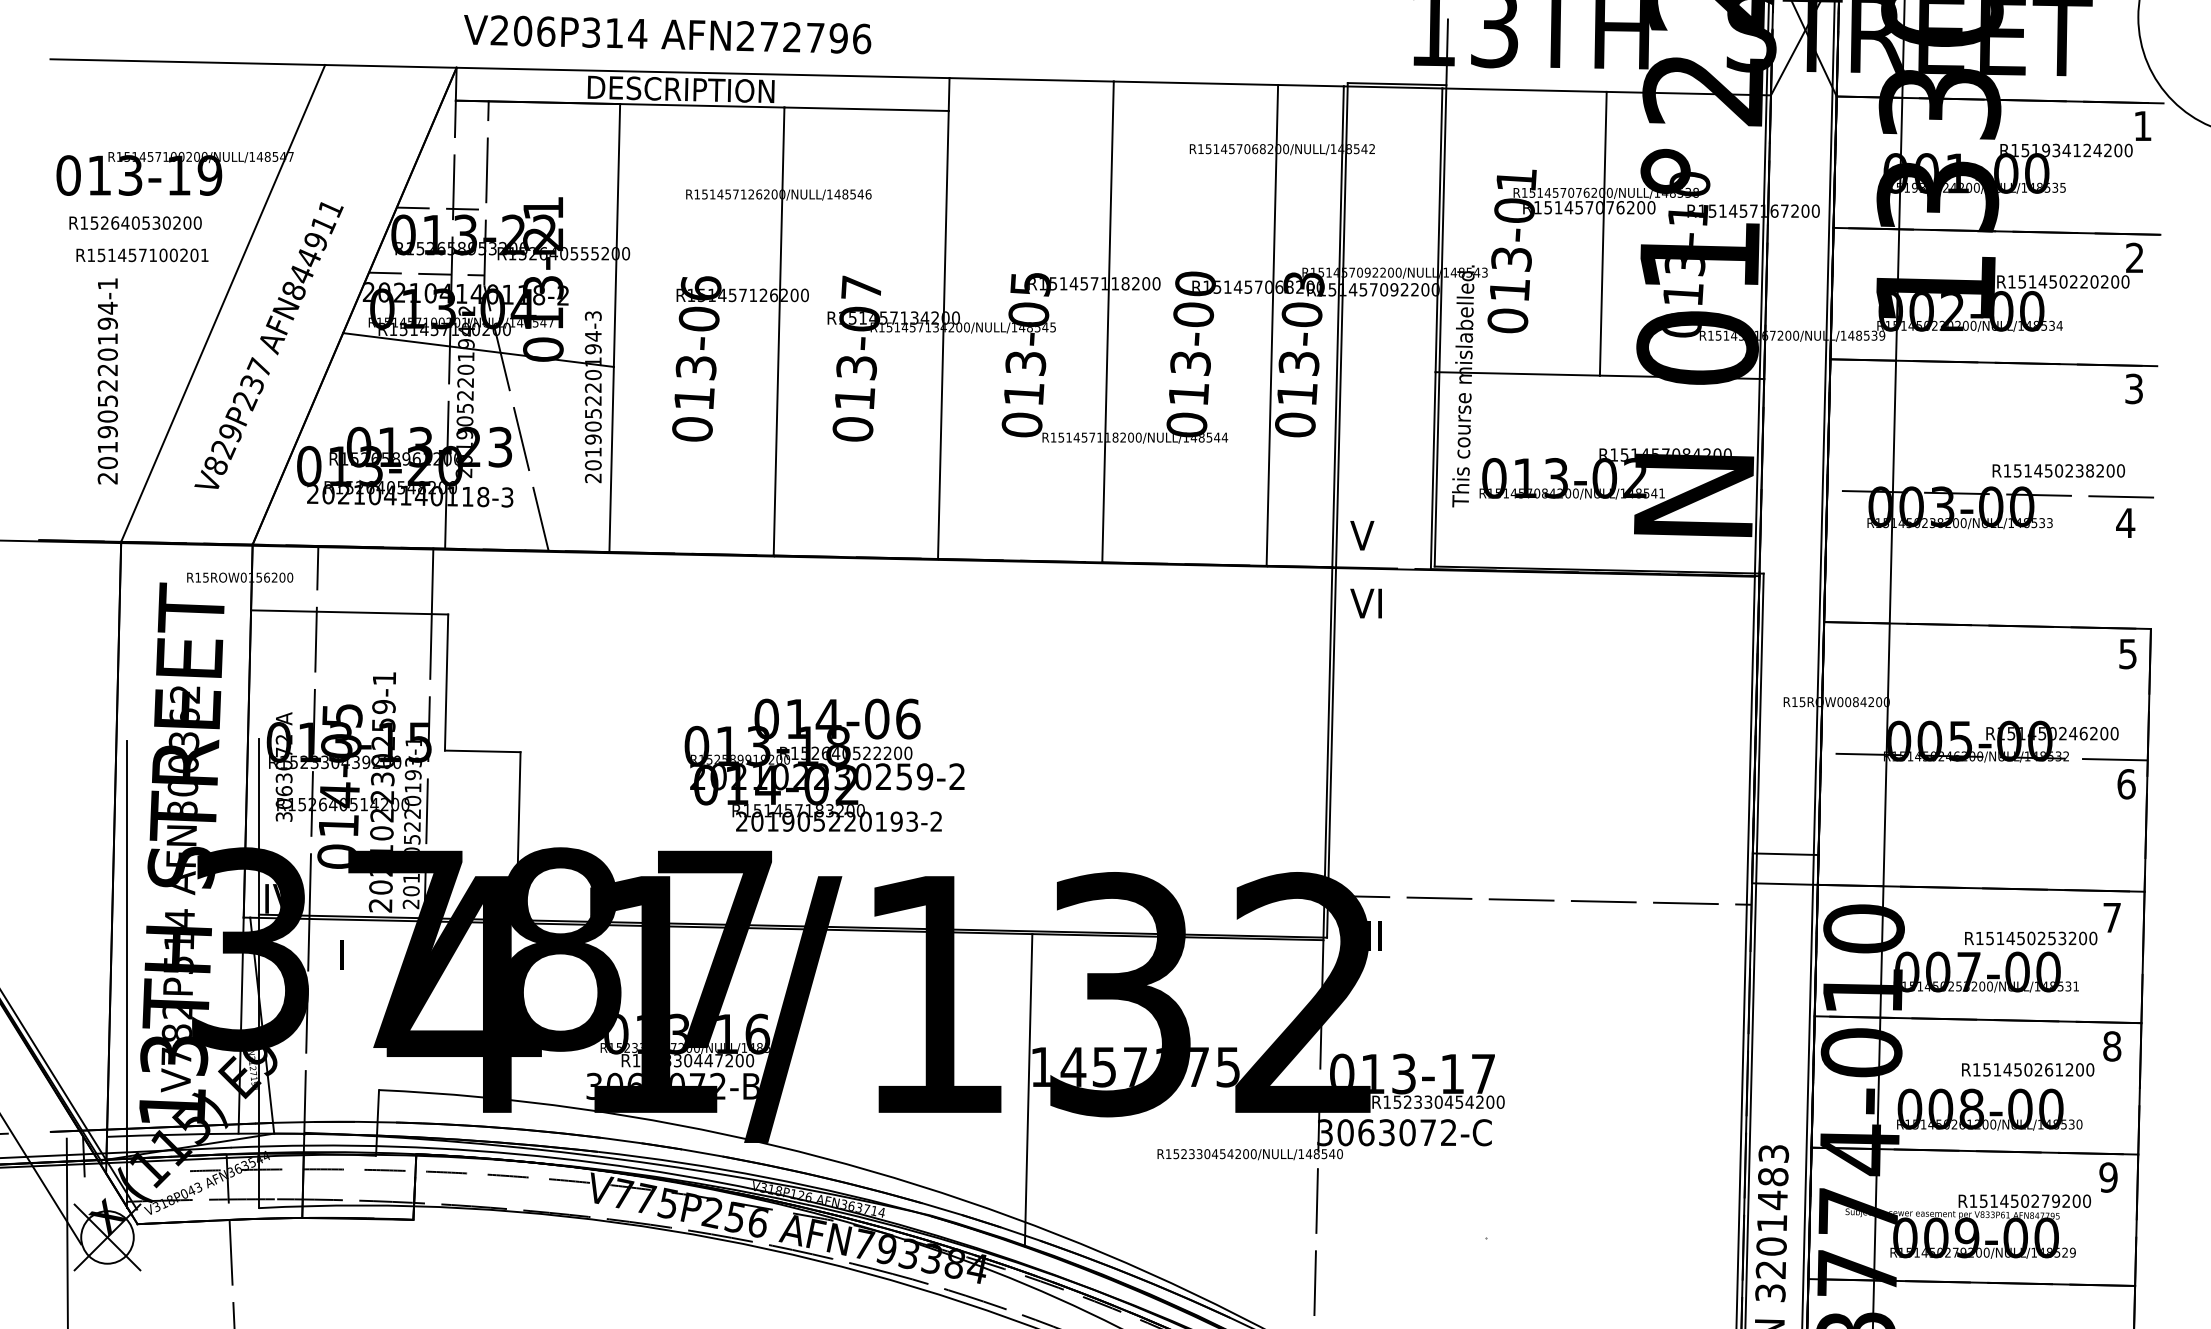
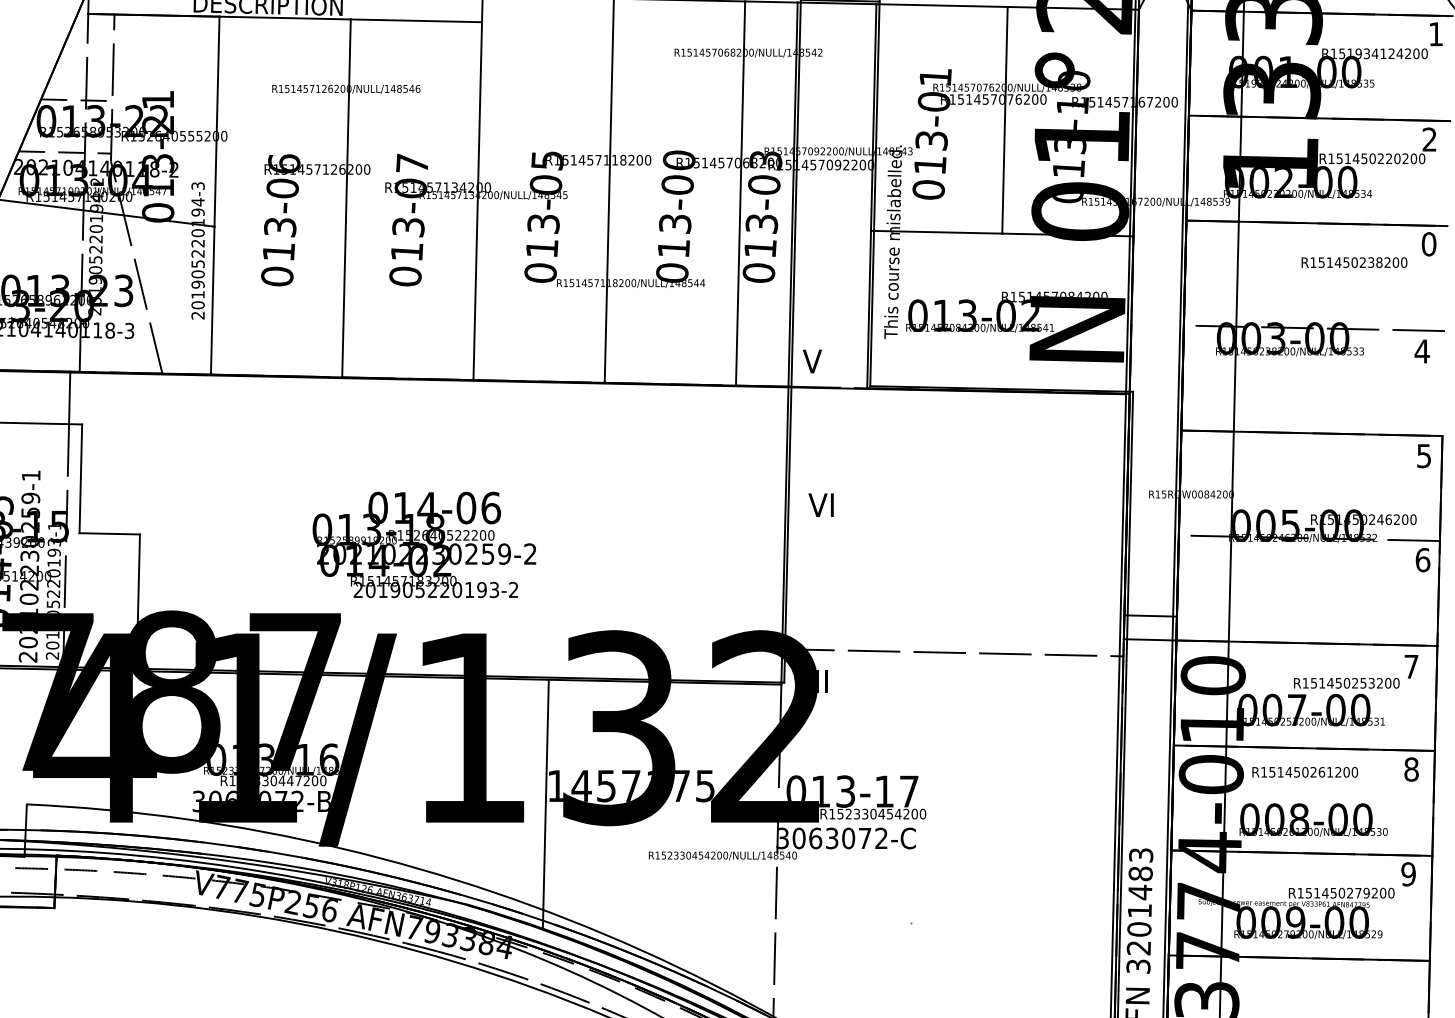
text: (2134, 388) -> (1429, 243), 3 -> 0
text: (2058, 470) -> (1354, 262), moved
text: (1365, 603) -> (820, 505), moved
text: (824, 764) -> (424, 544), moved
text: (2028, 1069) -> (1305, 771), moved

